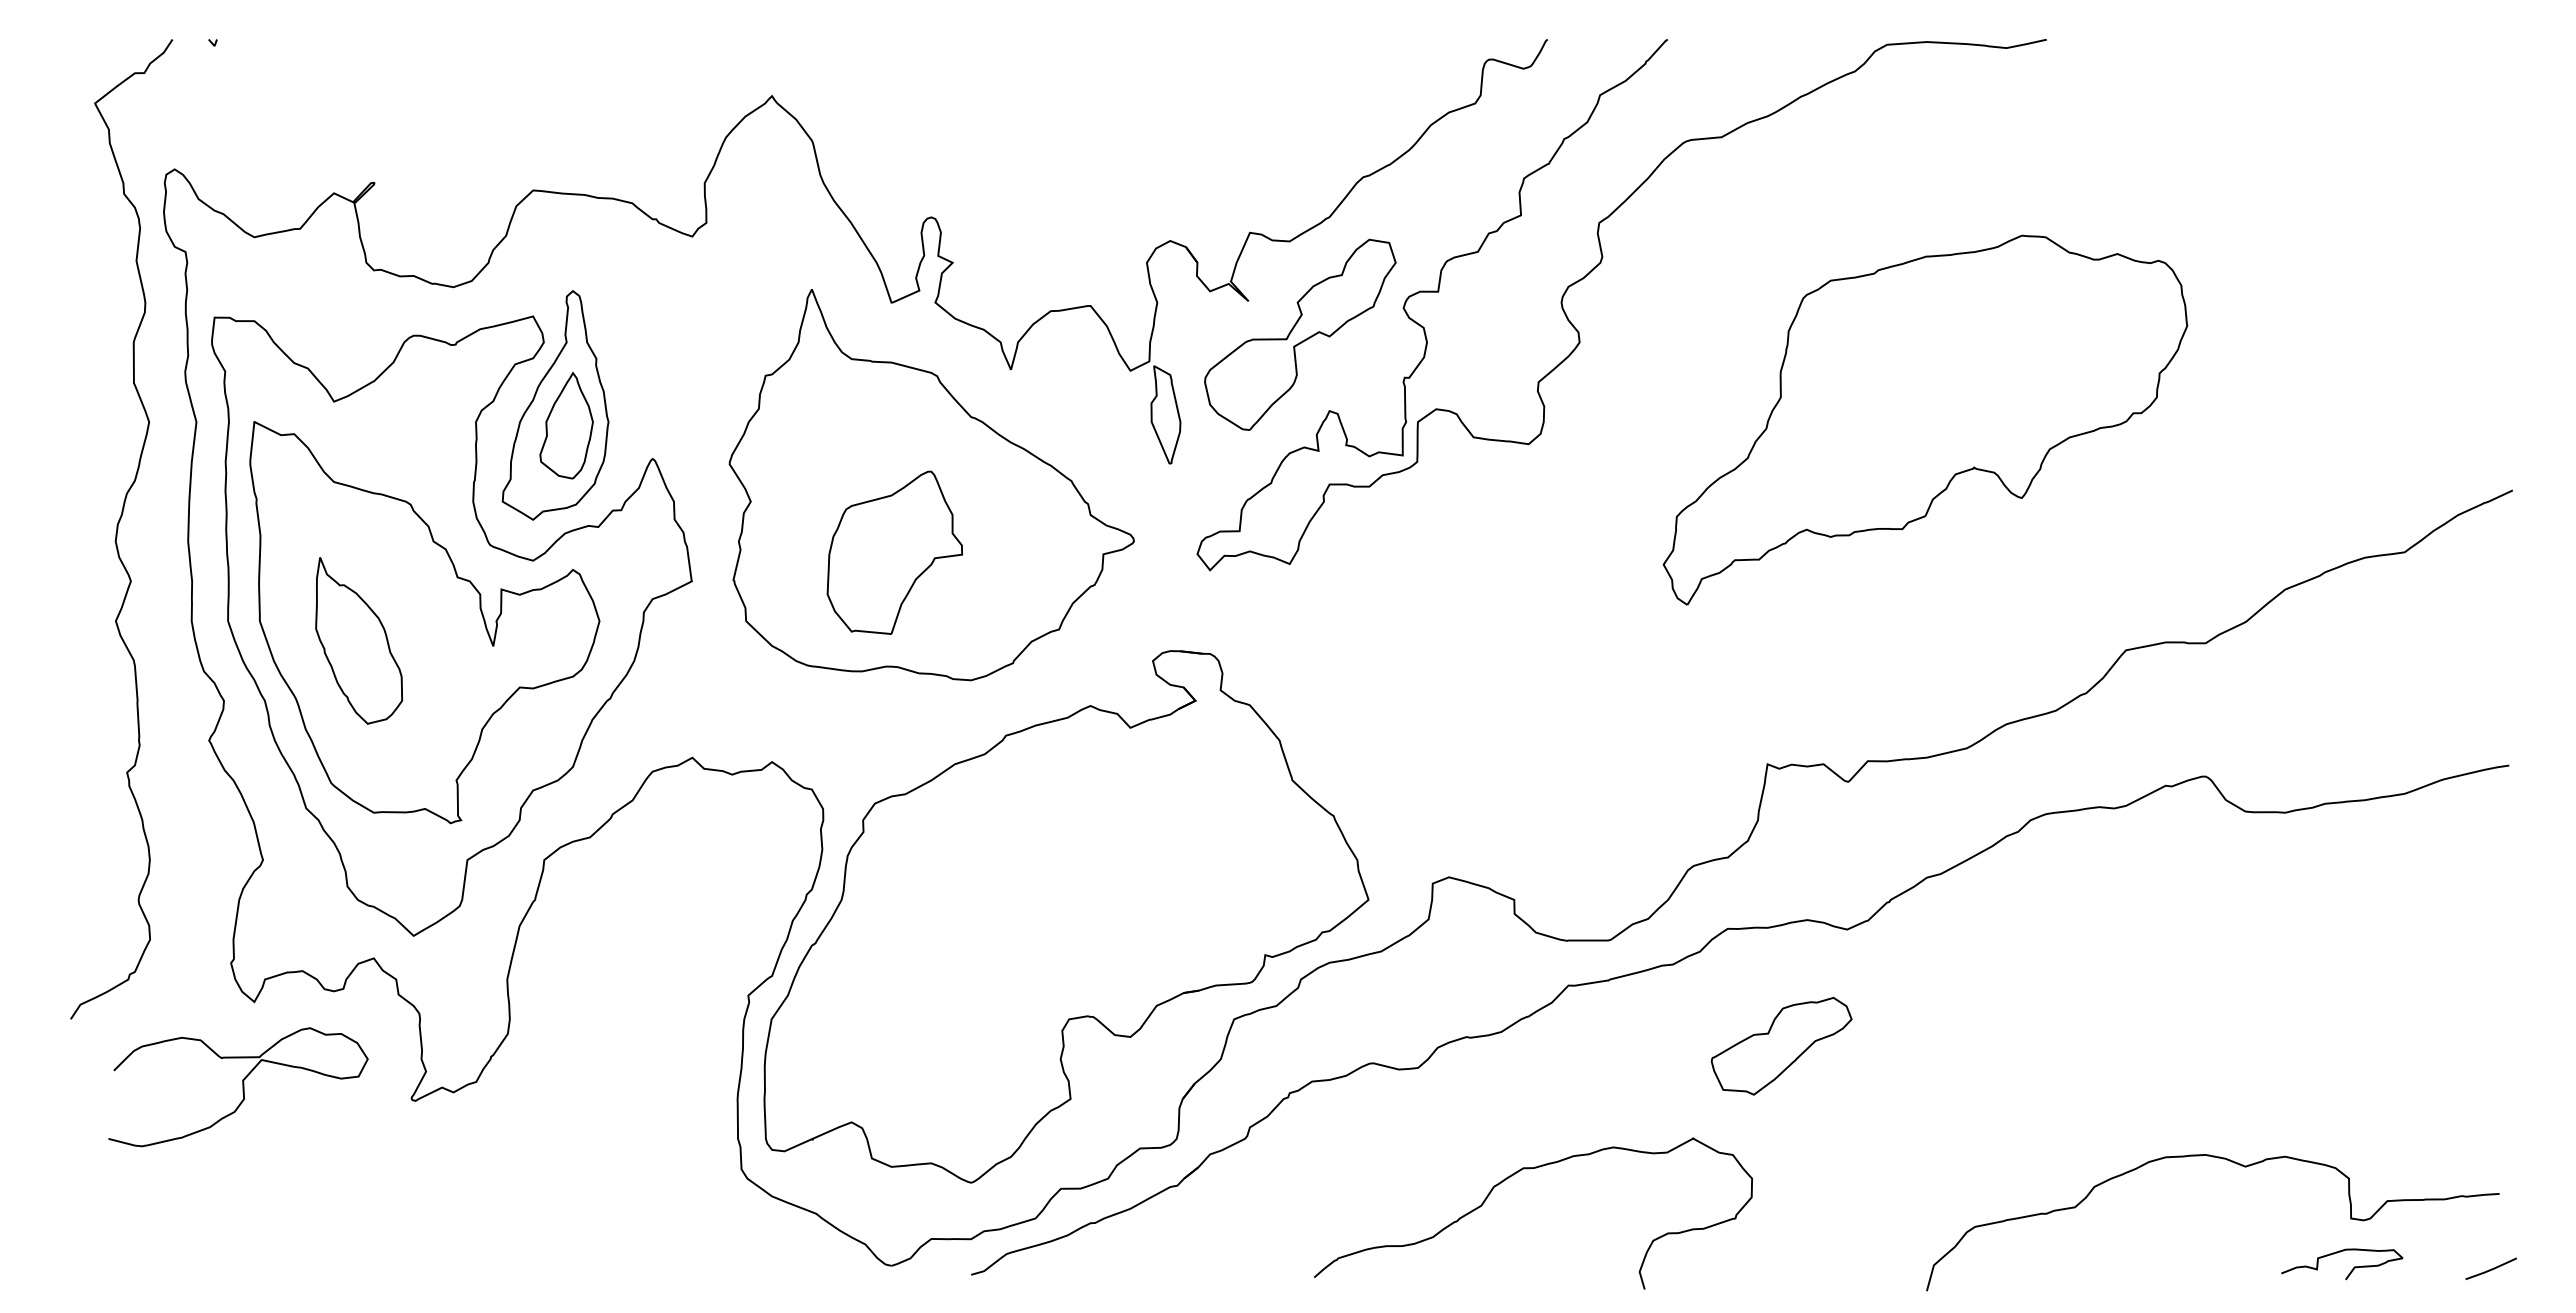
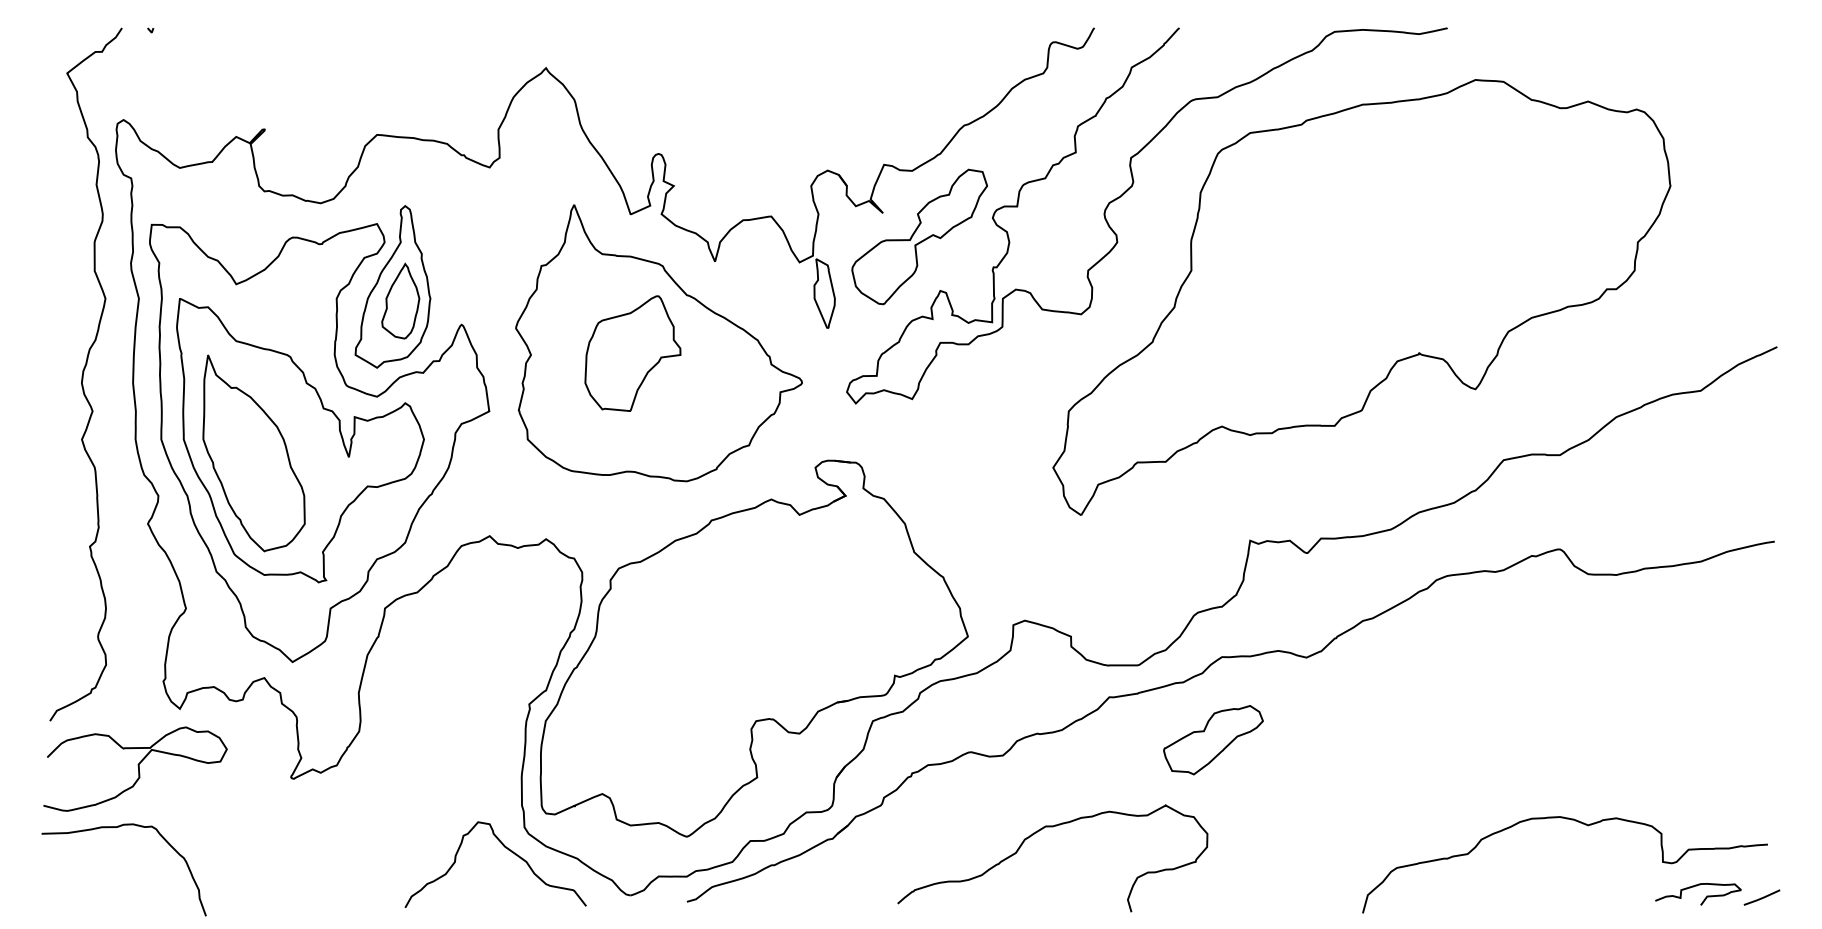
part: (1925, 419) -> (1361, 296), size x1.67
part: (894, 552) -> (632, 353), moved
part: (358, 640) -> (253, 453), size x1.67
part: (1781, 1046) -> (1213, 740), moved
curve: (242, 1087) -> (138, 769), moved
curve: (164, 1170) -> (116, 828), added
curve: (1512, 1176) -> (1037, 832), moved
curve: (718, 1201) -> (508, 849), added
curve: (2350, 1271) -> (1704, 899), moved

